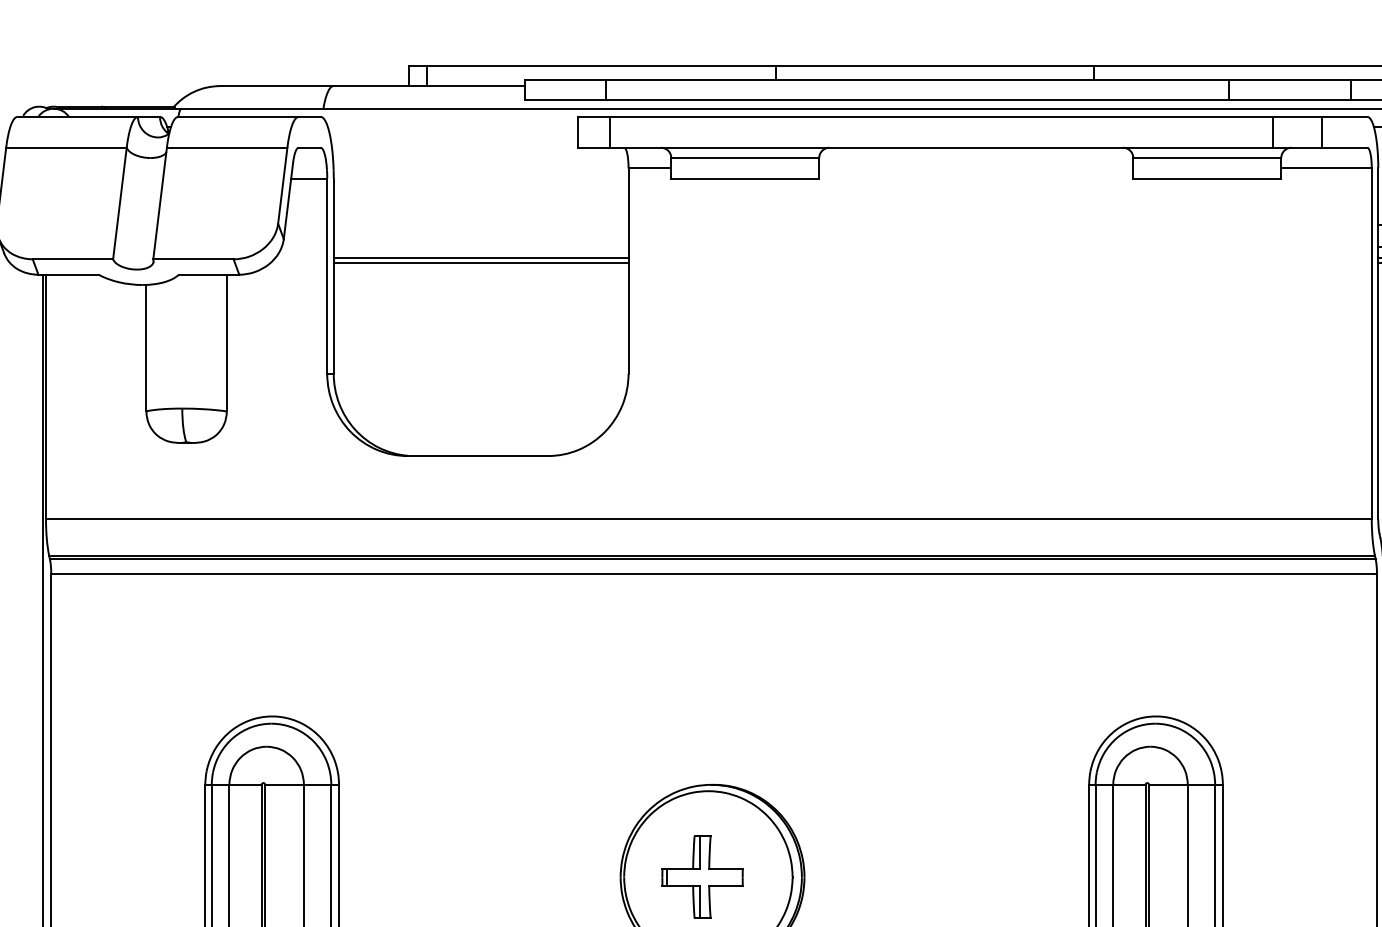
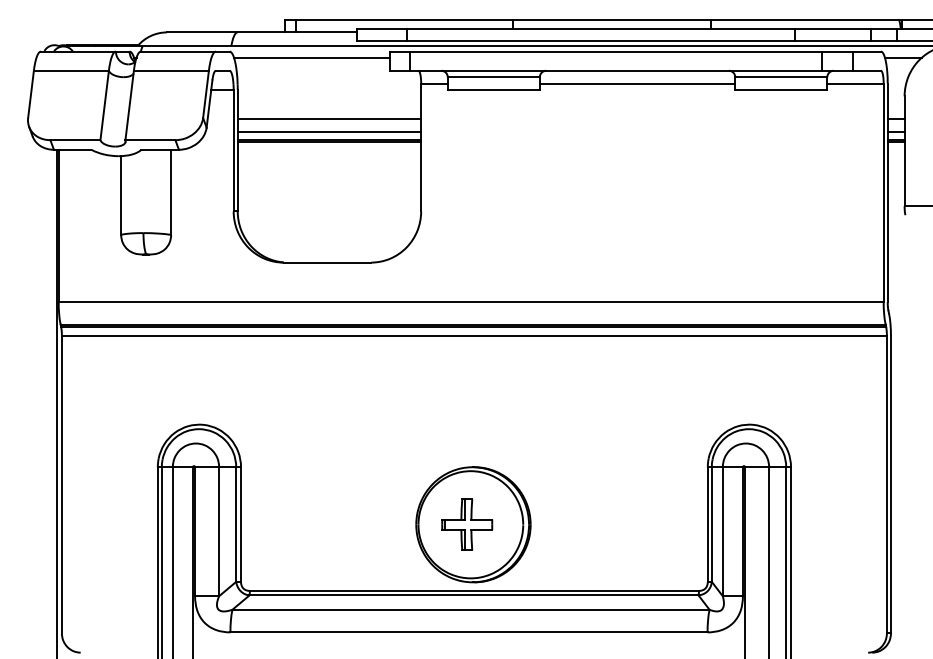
line: (452, 128) -> (311, 58), added
line: (976, 168) -> (637, 83), added
line: (481, 224) -> (329, 118), added
line: (481, 246) -> (329, 132), added

